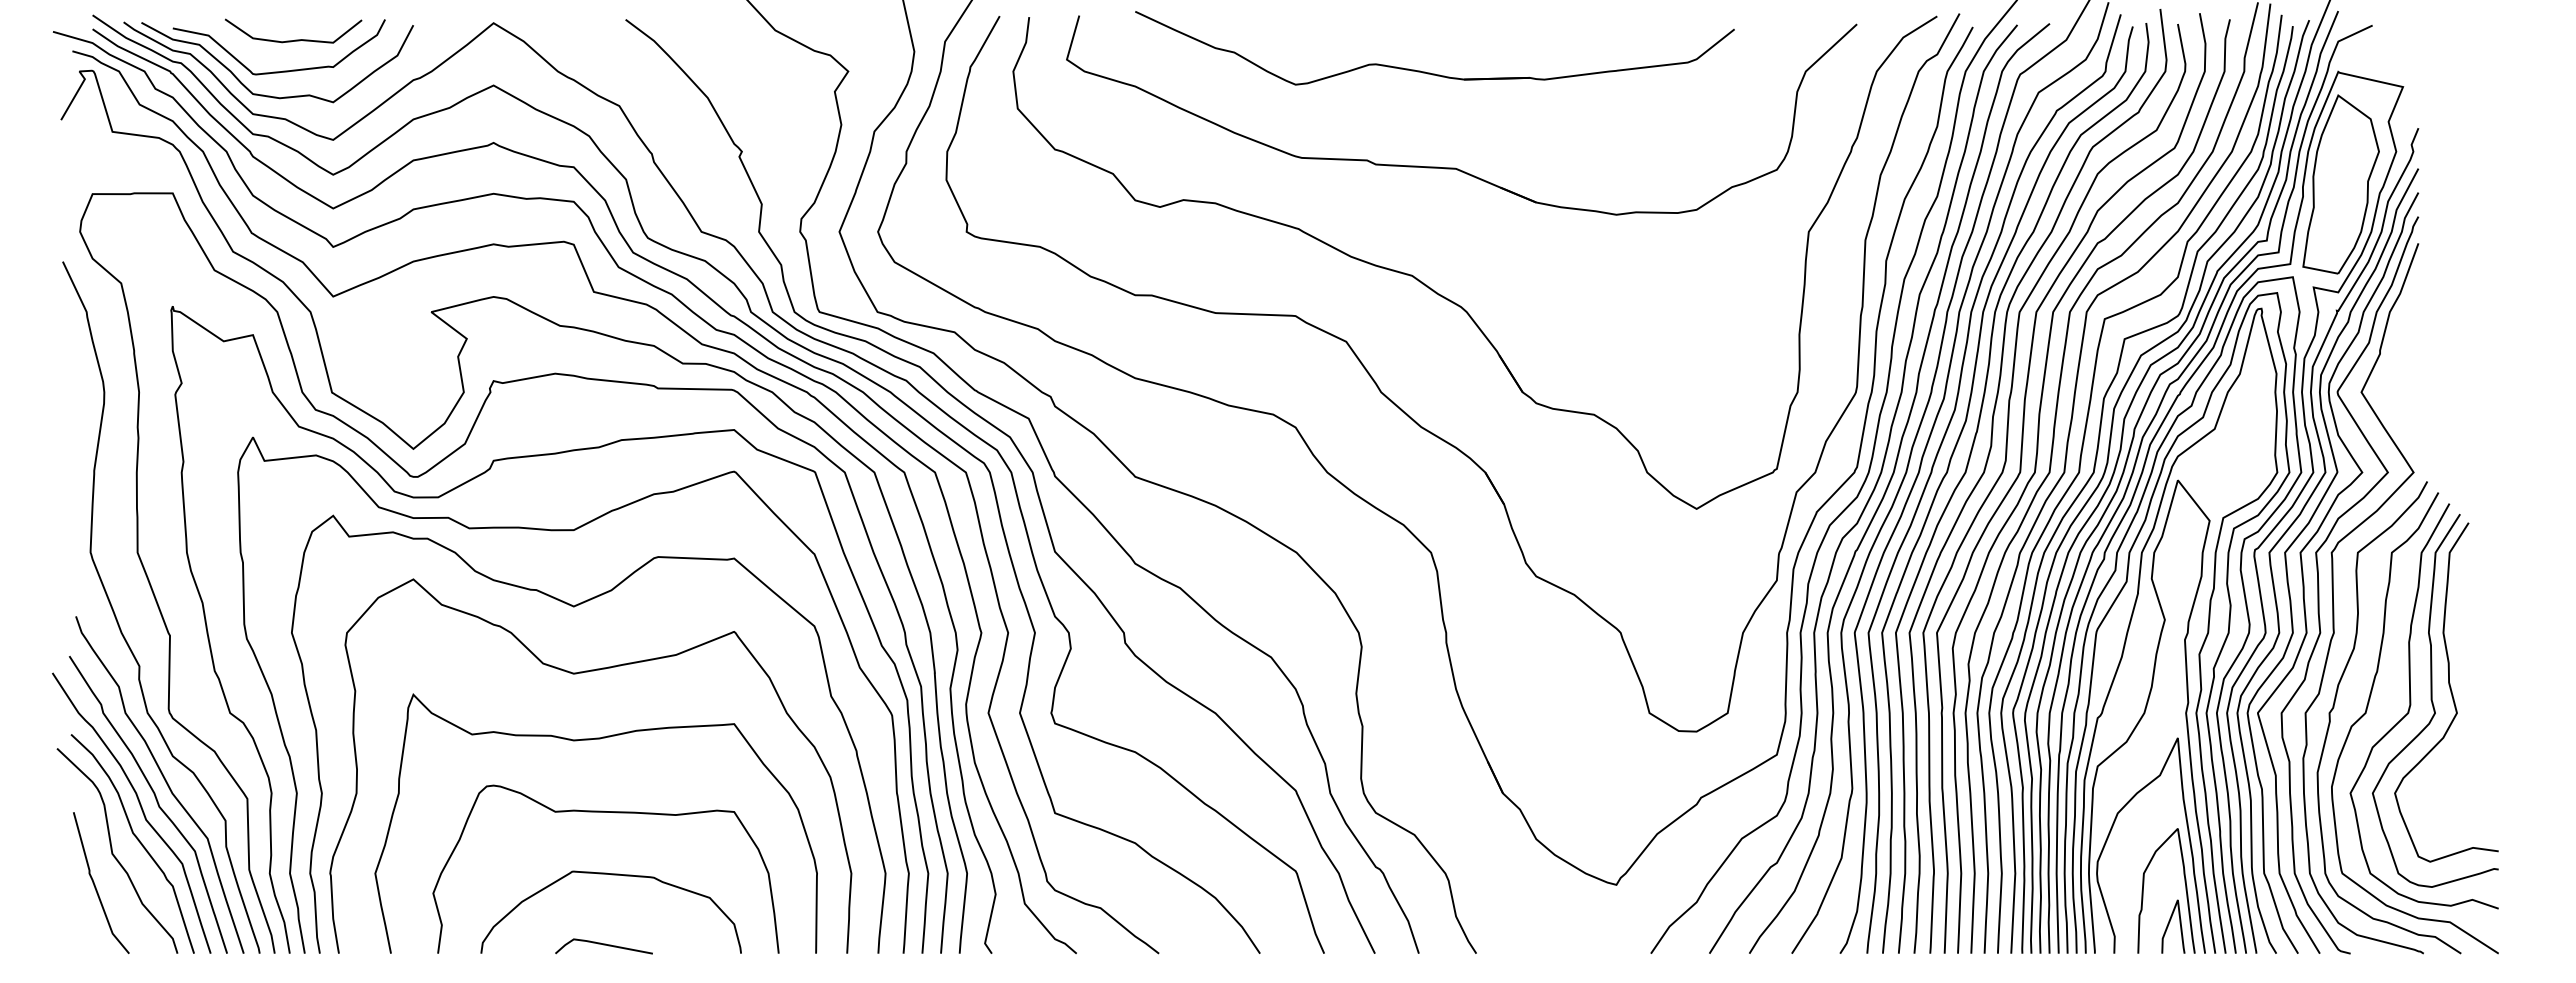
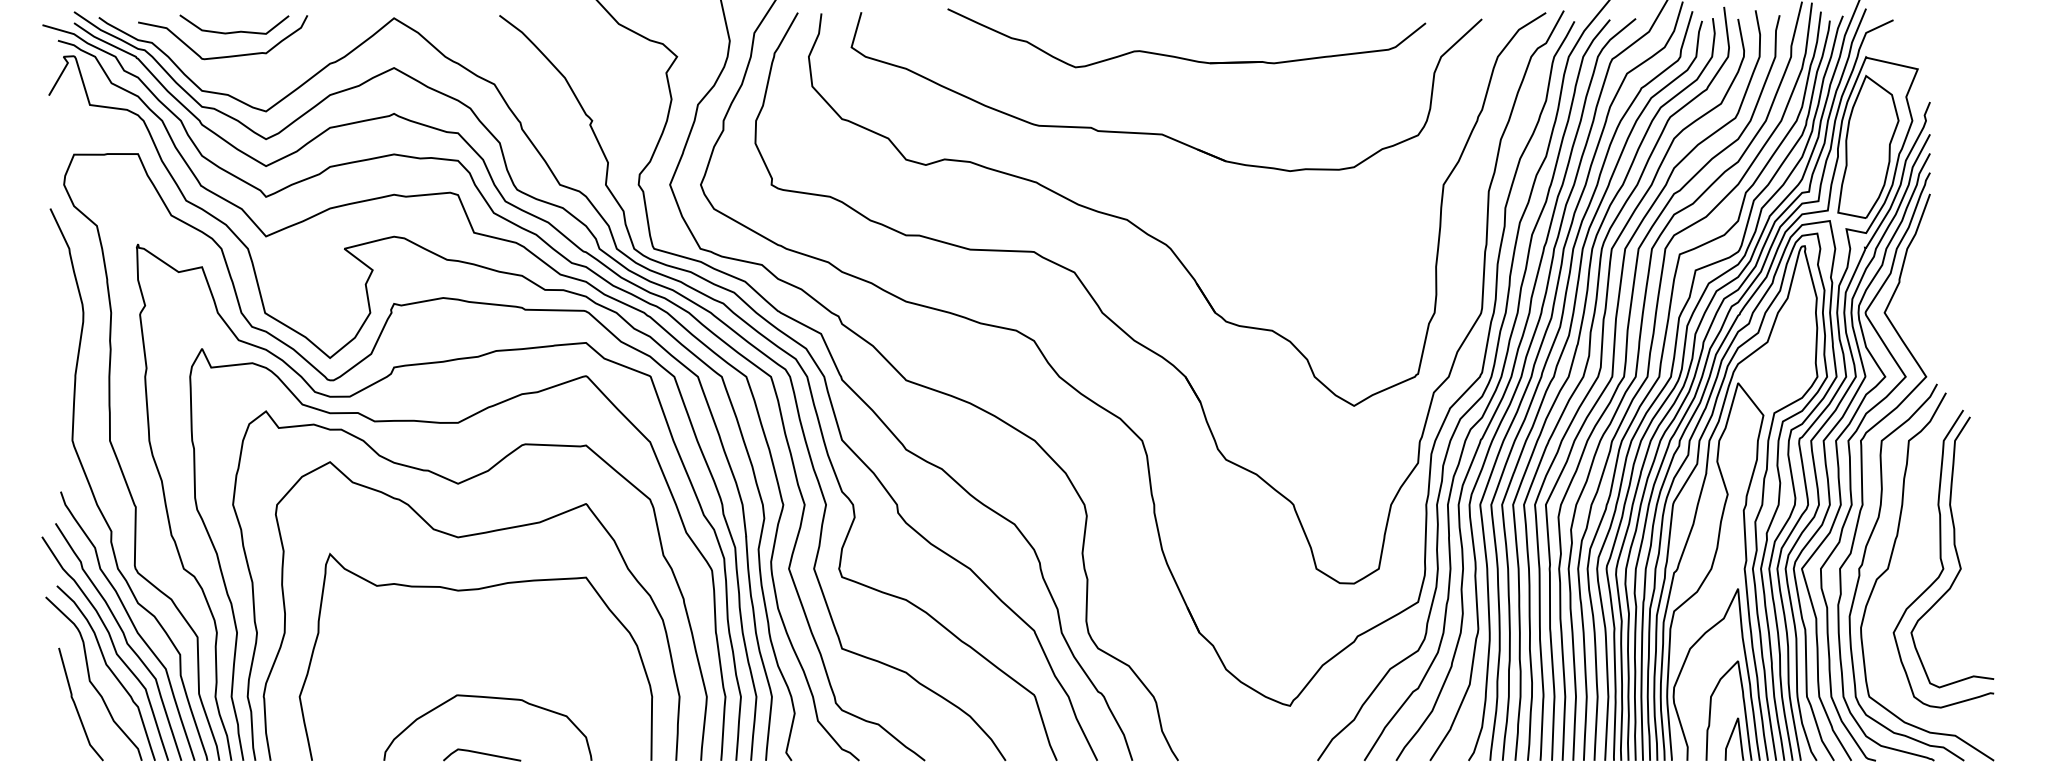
part: (1430, 72) -> (1183, 57), moved
curve: (270, 95) -> (216, 75), removed
curve: (2411, 705) -> (1924, 562), removed
curve: (615, 813) -> (491, 648), removed

